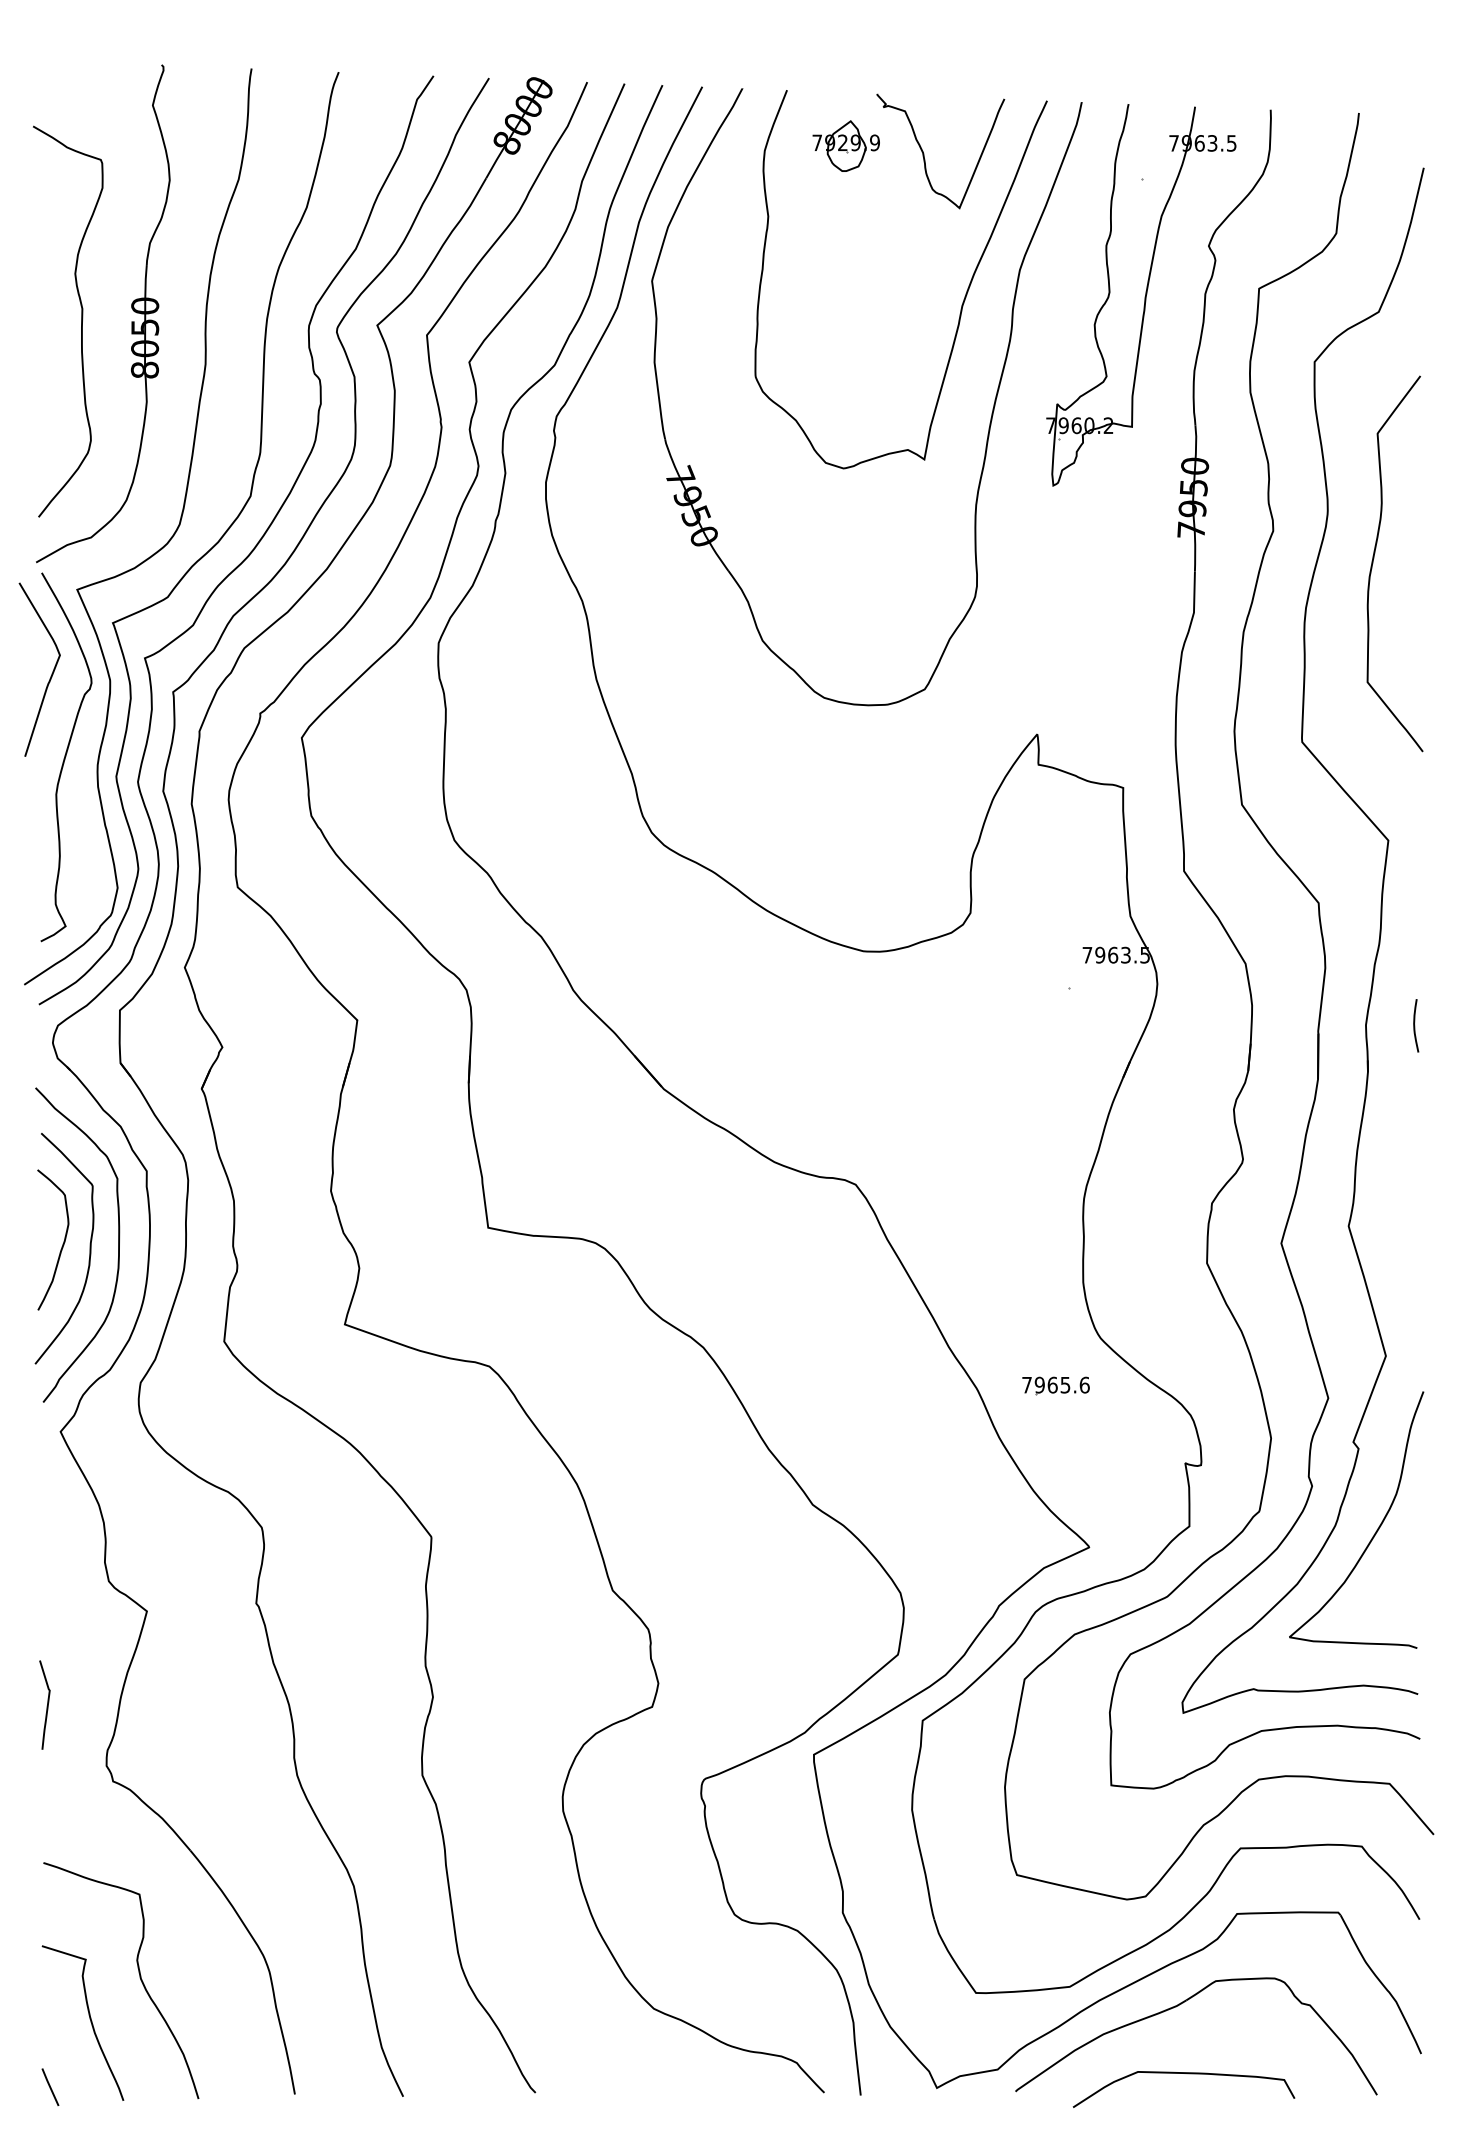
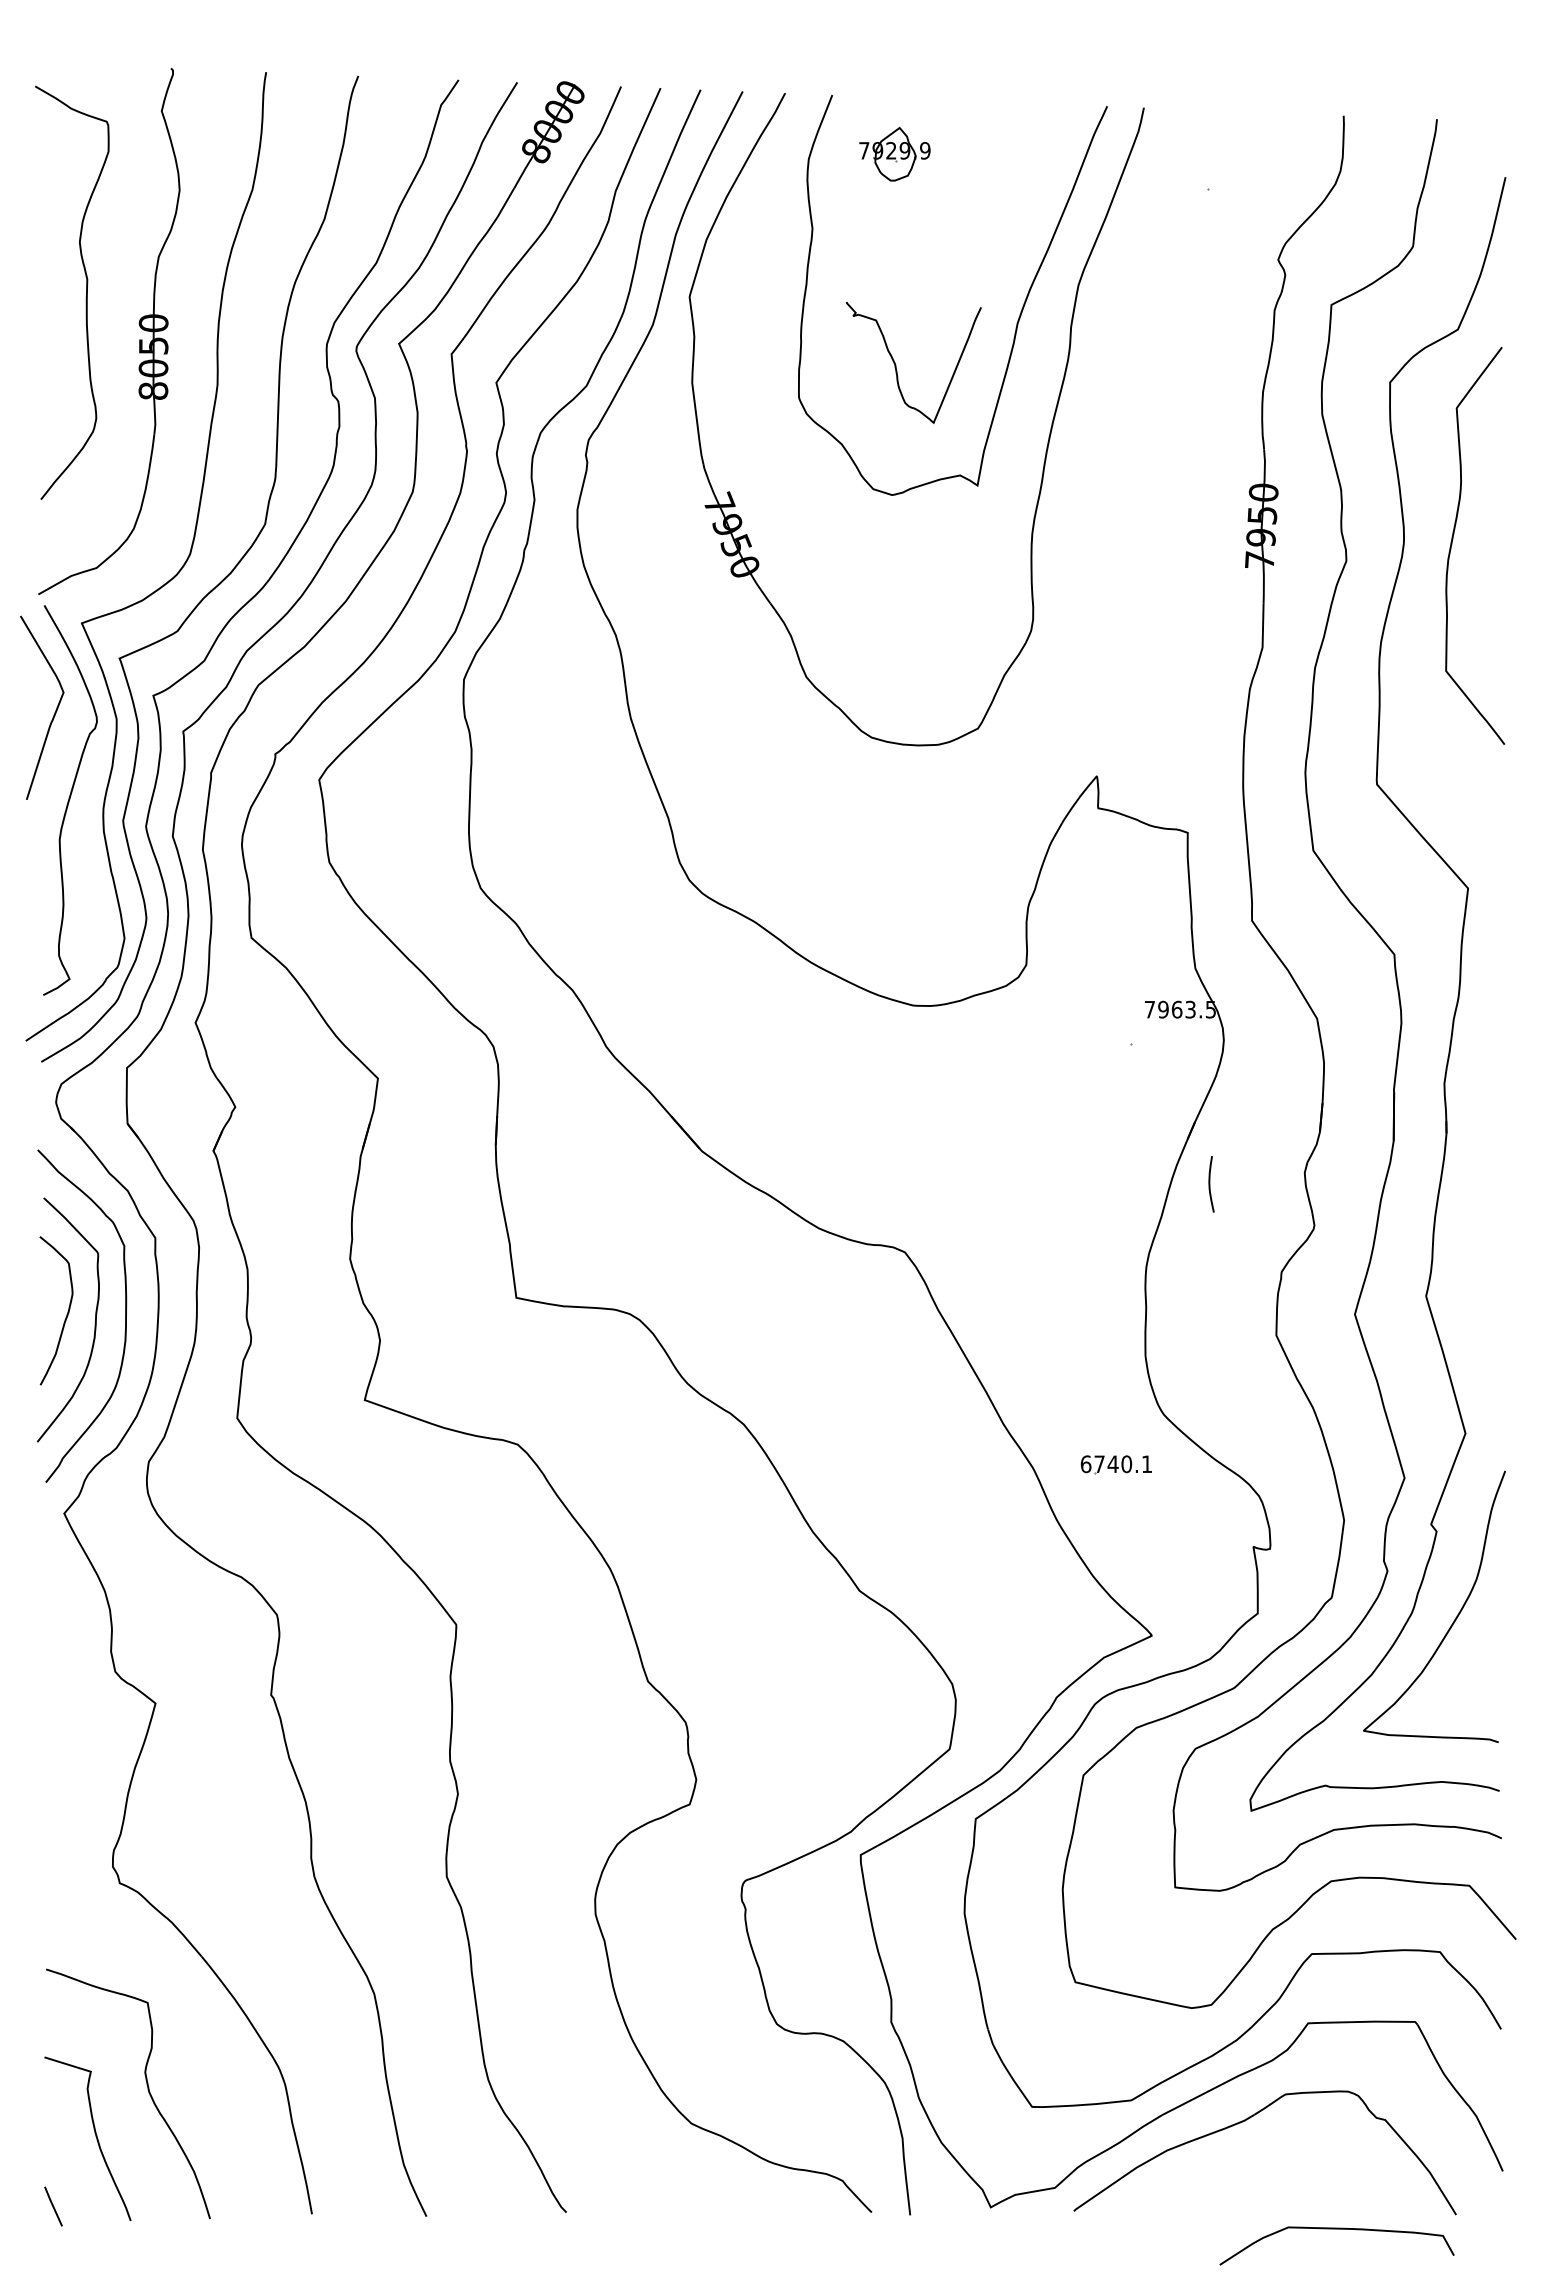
curve: (924, 153) -> (896, 364), moved
part: (1140, 294) -> (1206, 311), removed
curve: (80, 326) -> (85, 297), moved
curve: (1374, 557) -> (1453, 539), moved
curve: (1415, 1025) -> (1210, 1184), moved
text: (1055, 1385) -> (1116, 1464), 7965.6 -> 6740.1
curve: (46, 1705) -> (49, 1802), removed
curve: (1183, 2073) -> (1336, 2229), moved

